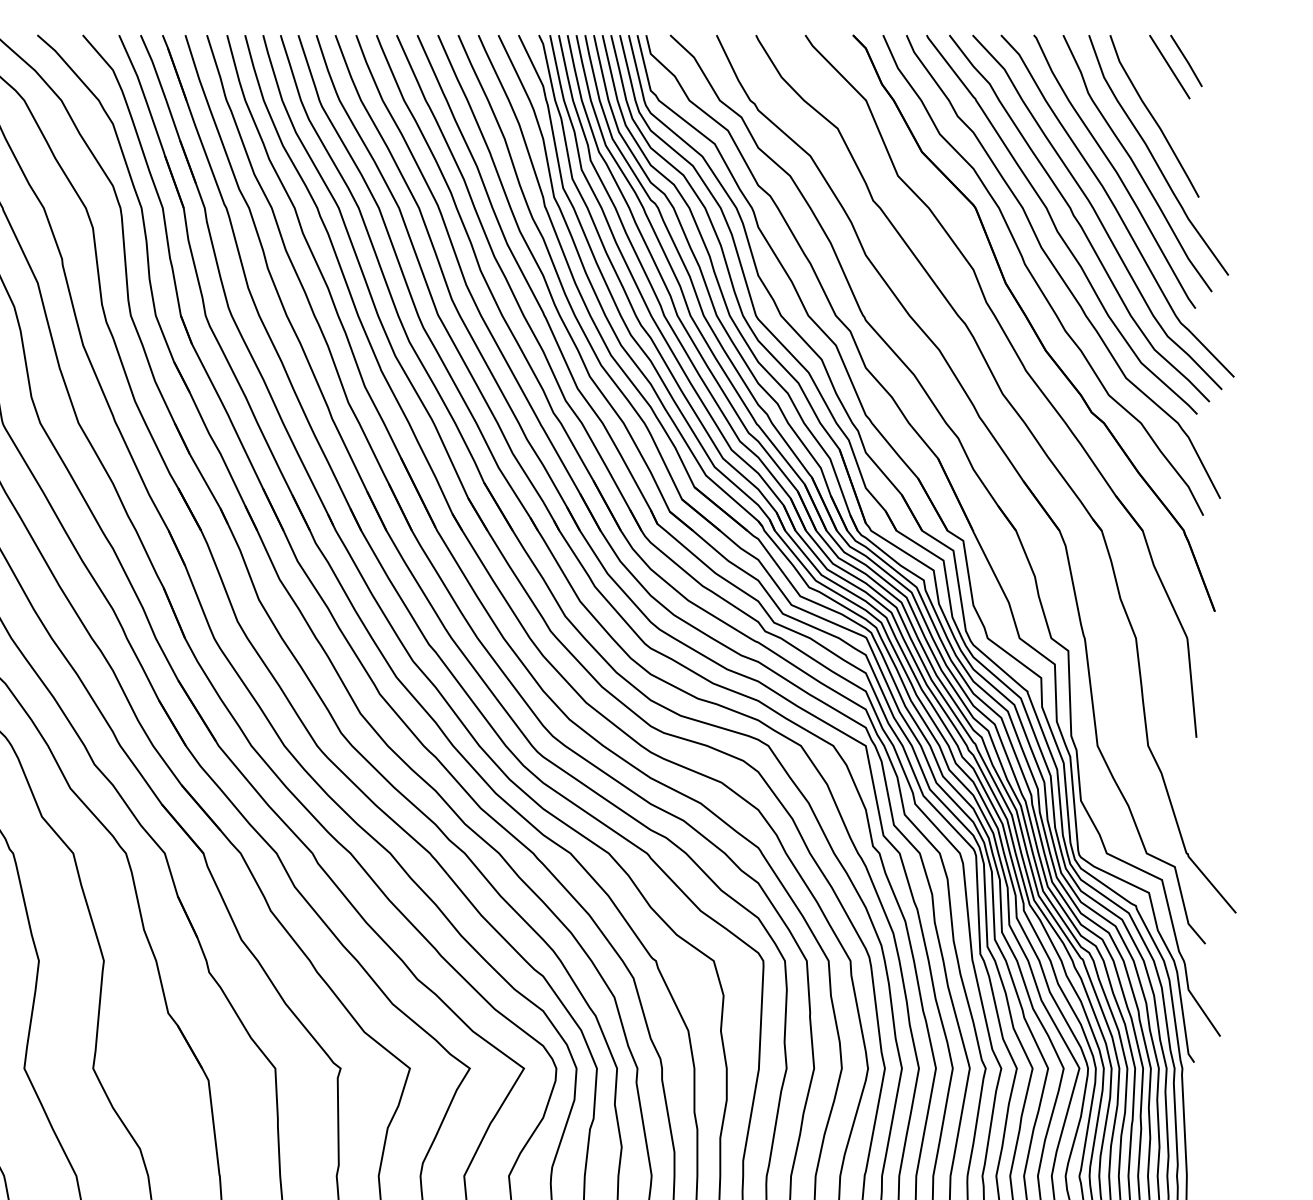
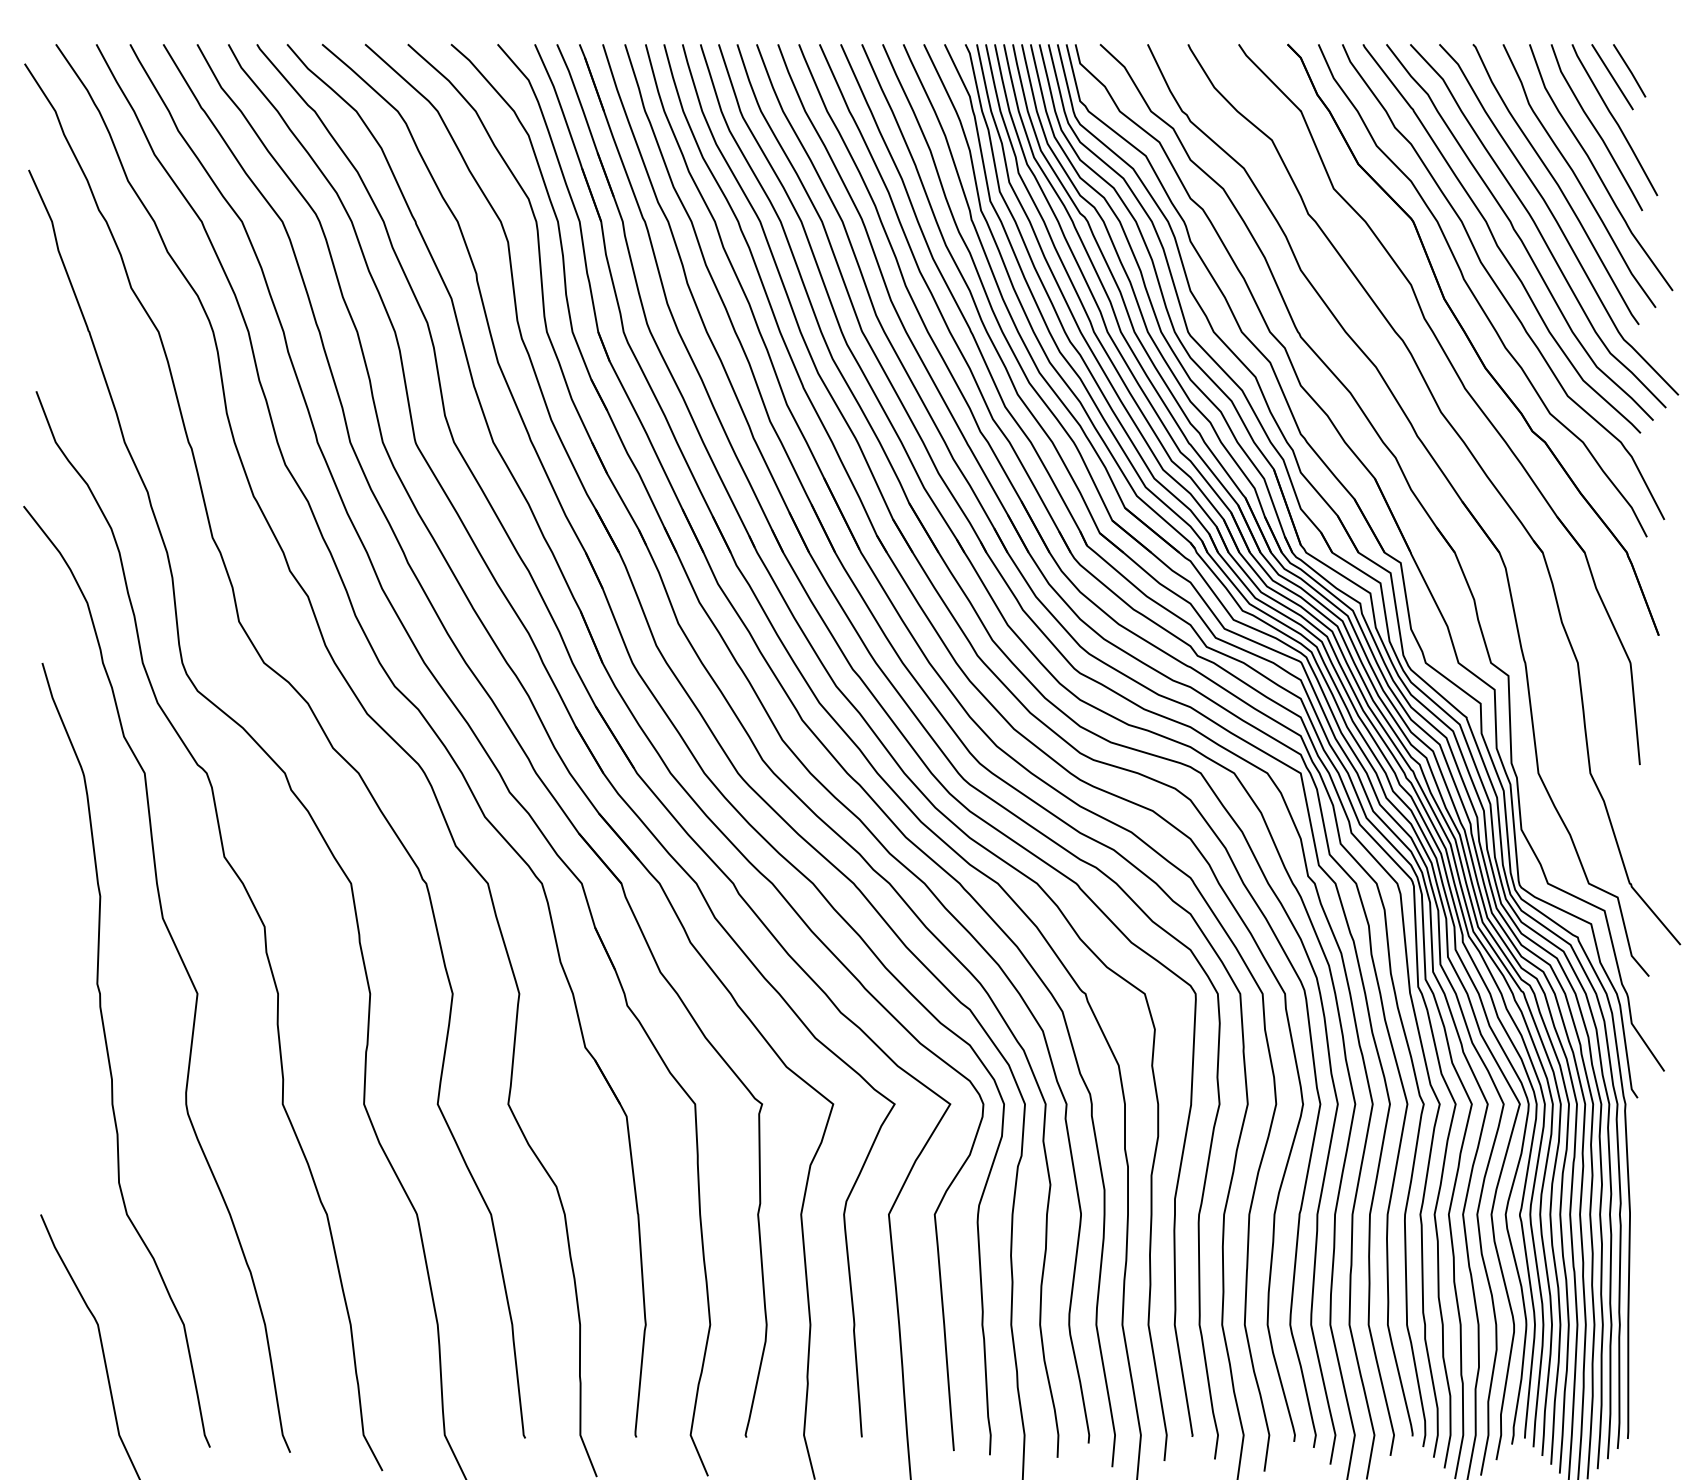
curve: (1171, 109) -> (1614, 120), added

